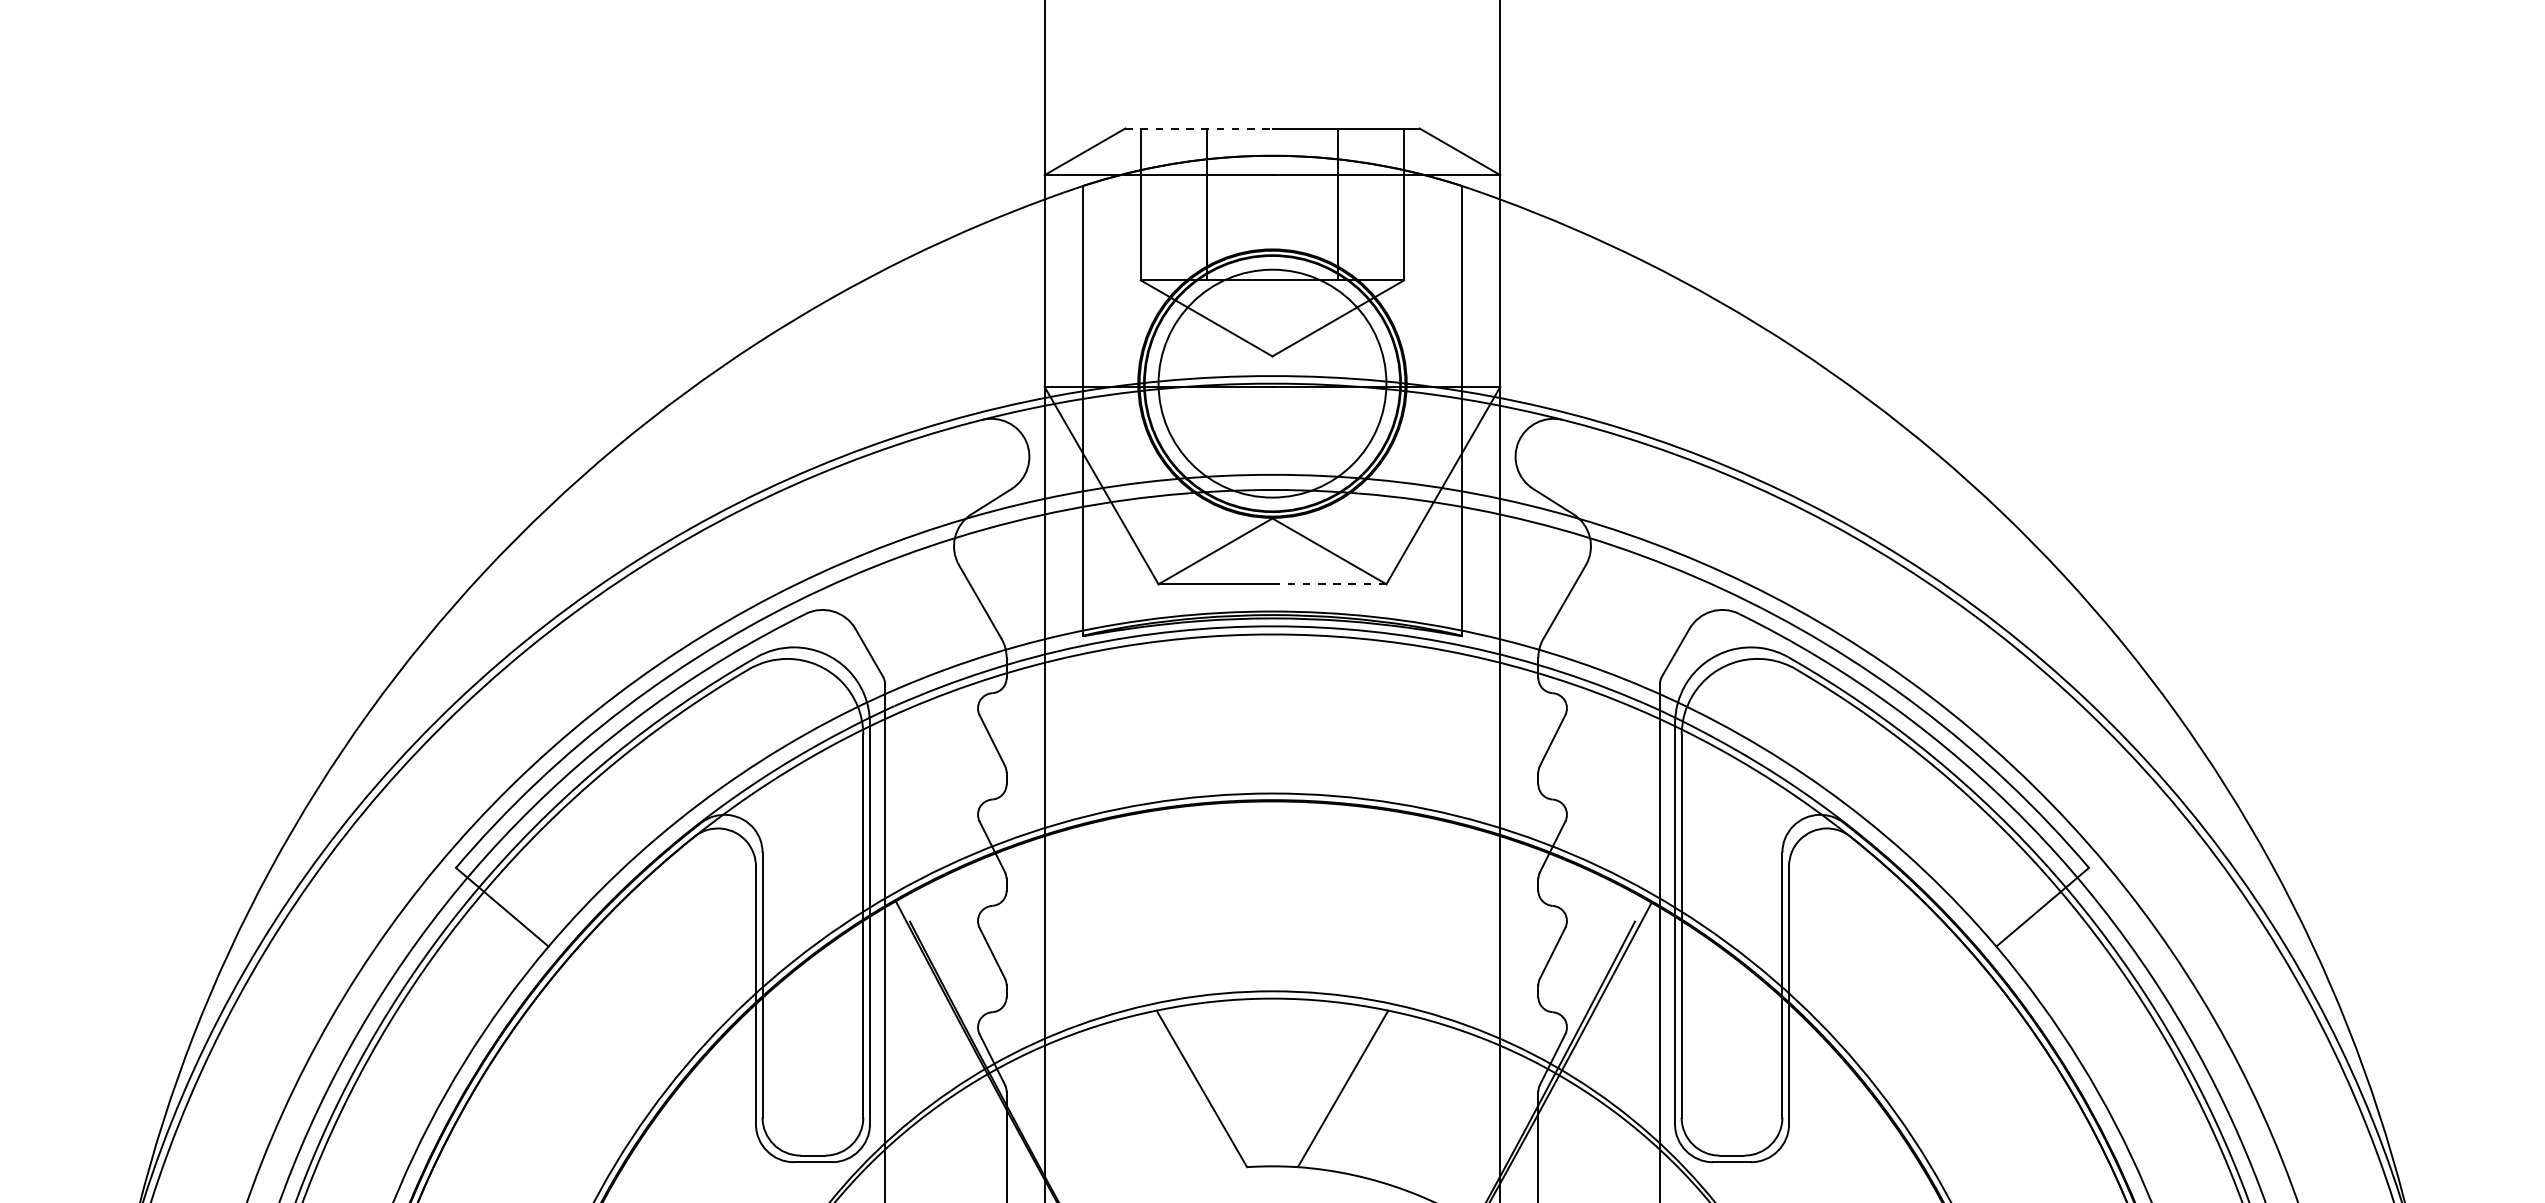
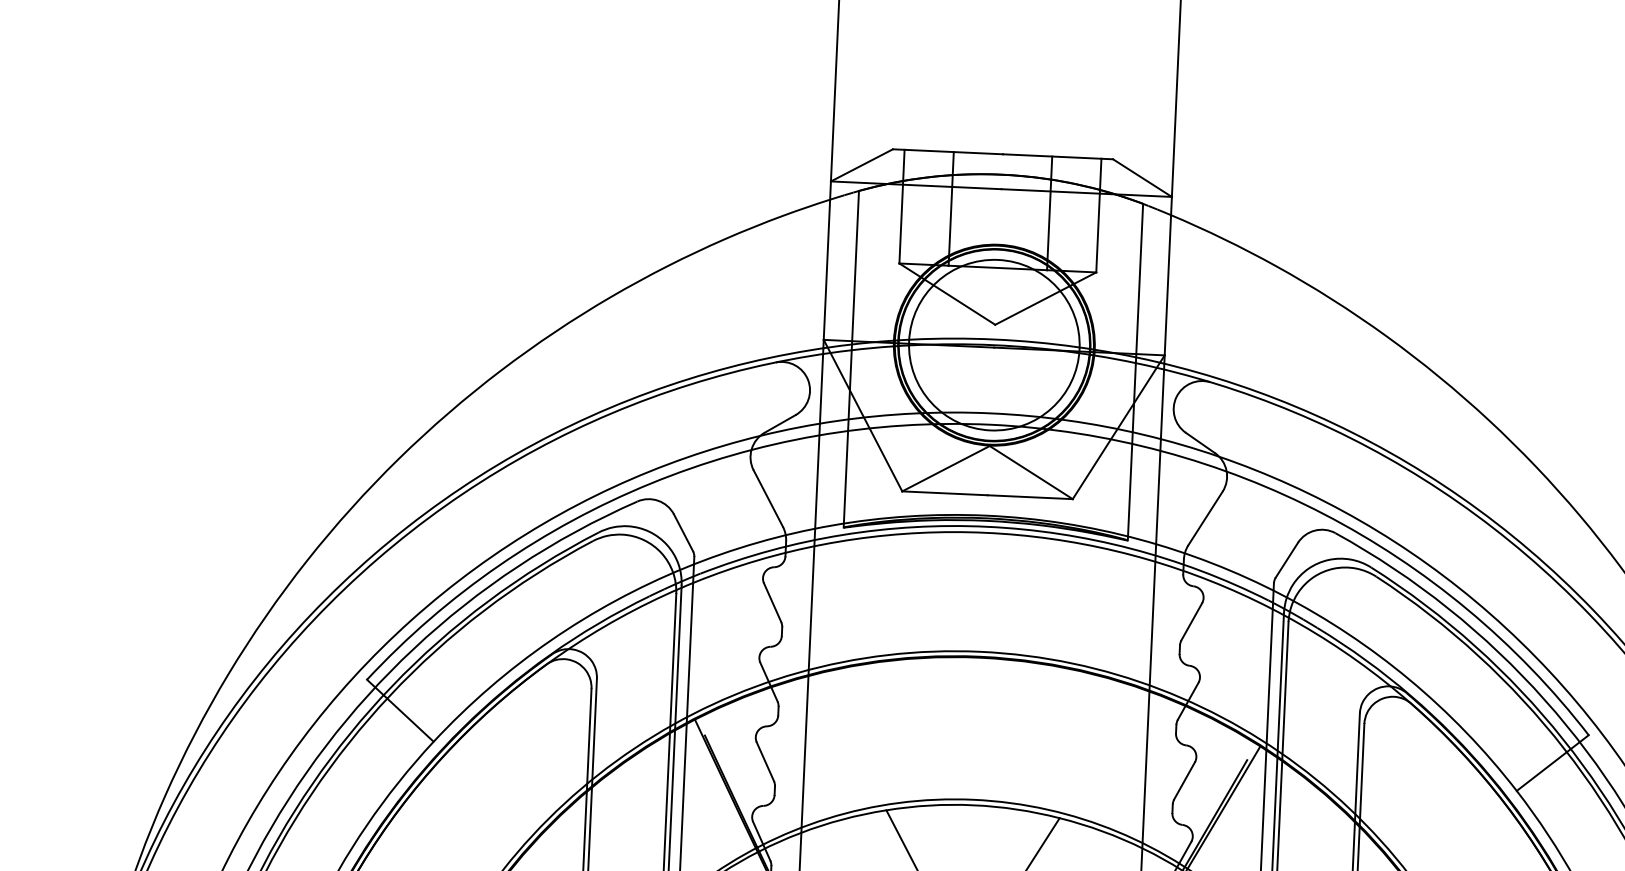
line: (1198, 128) -> (947, 151), dashed -> solid
line: (1329, 584) -> (1030, 497), dashed -> solid

